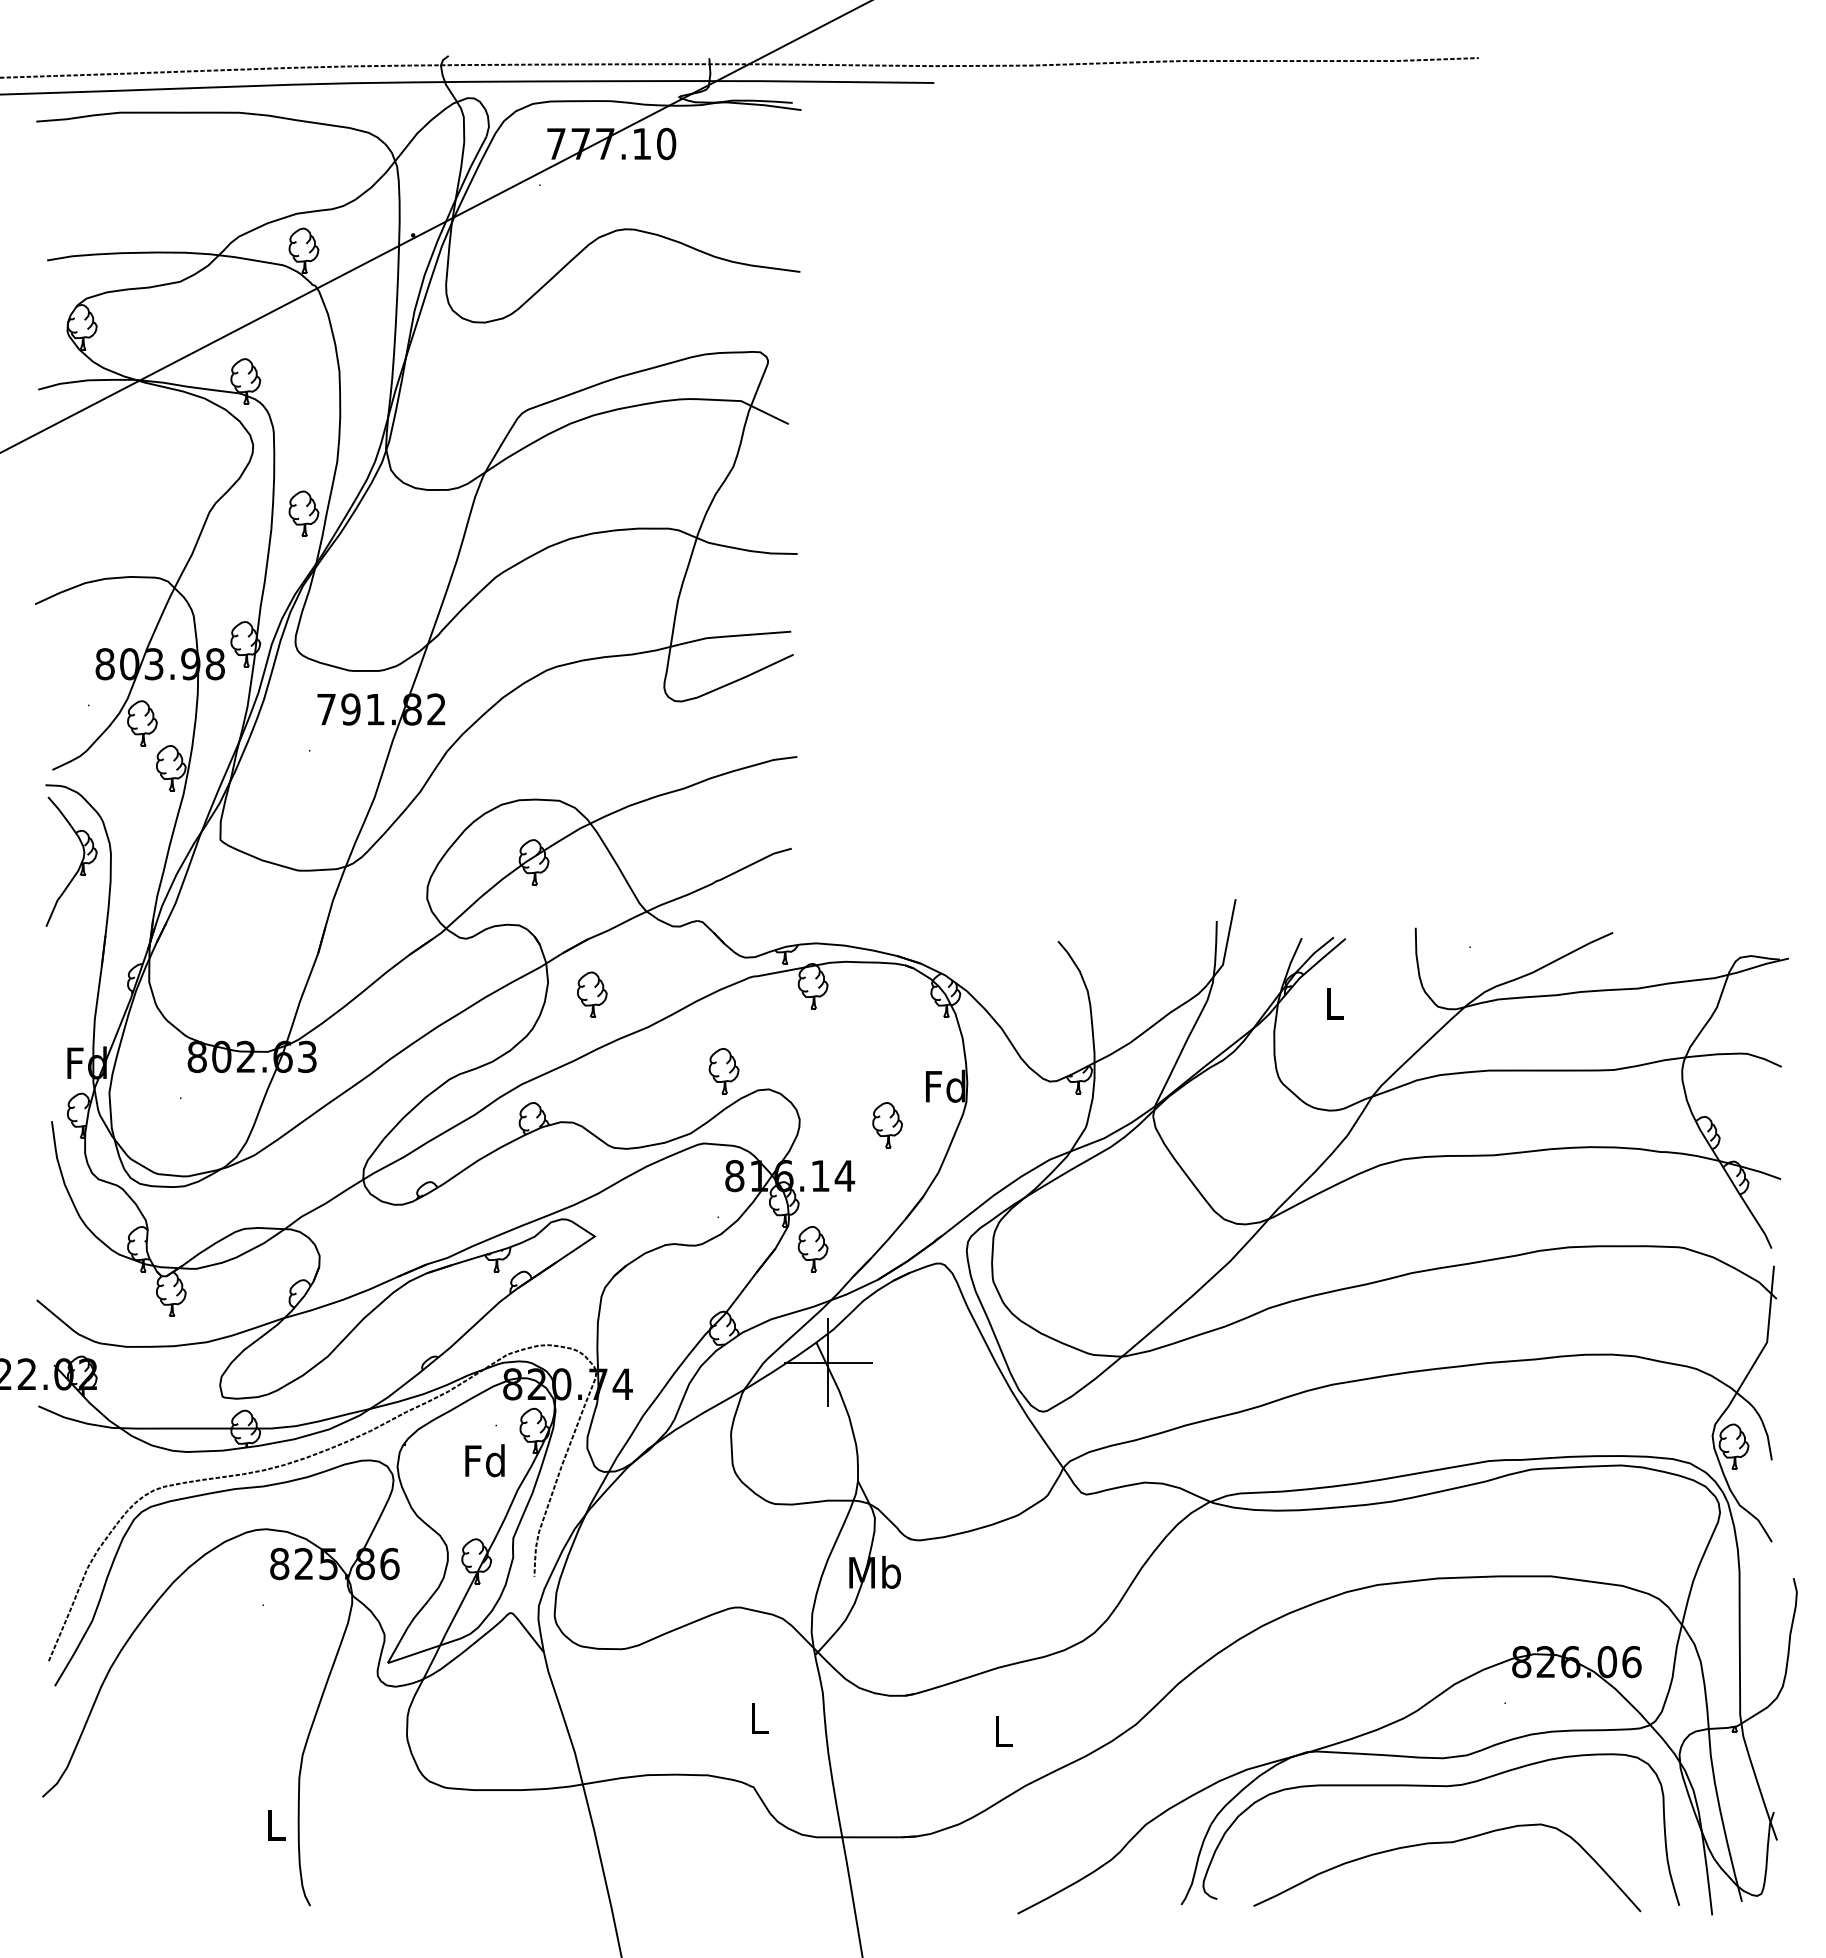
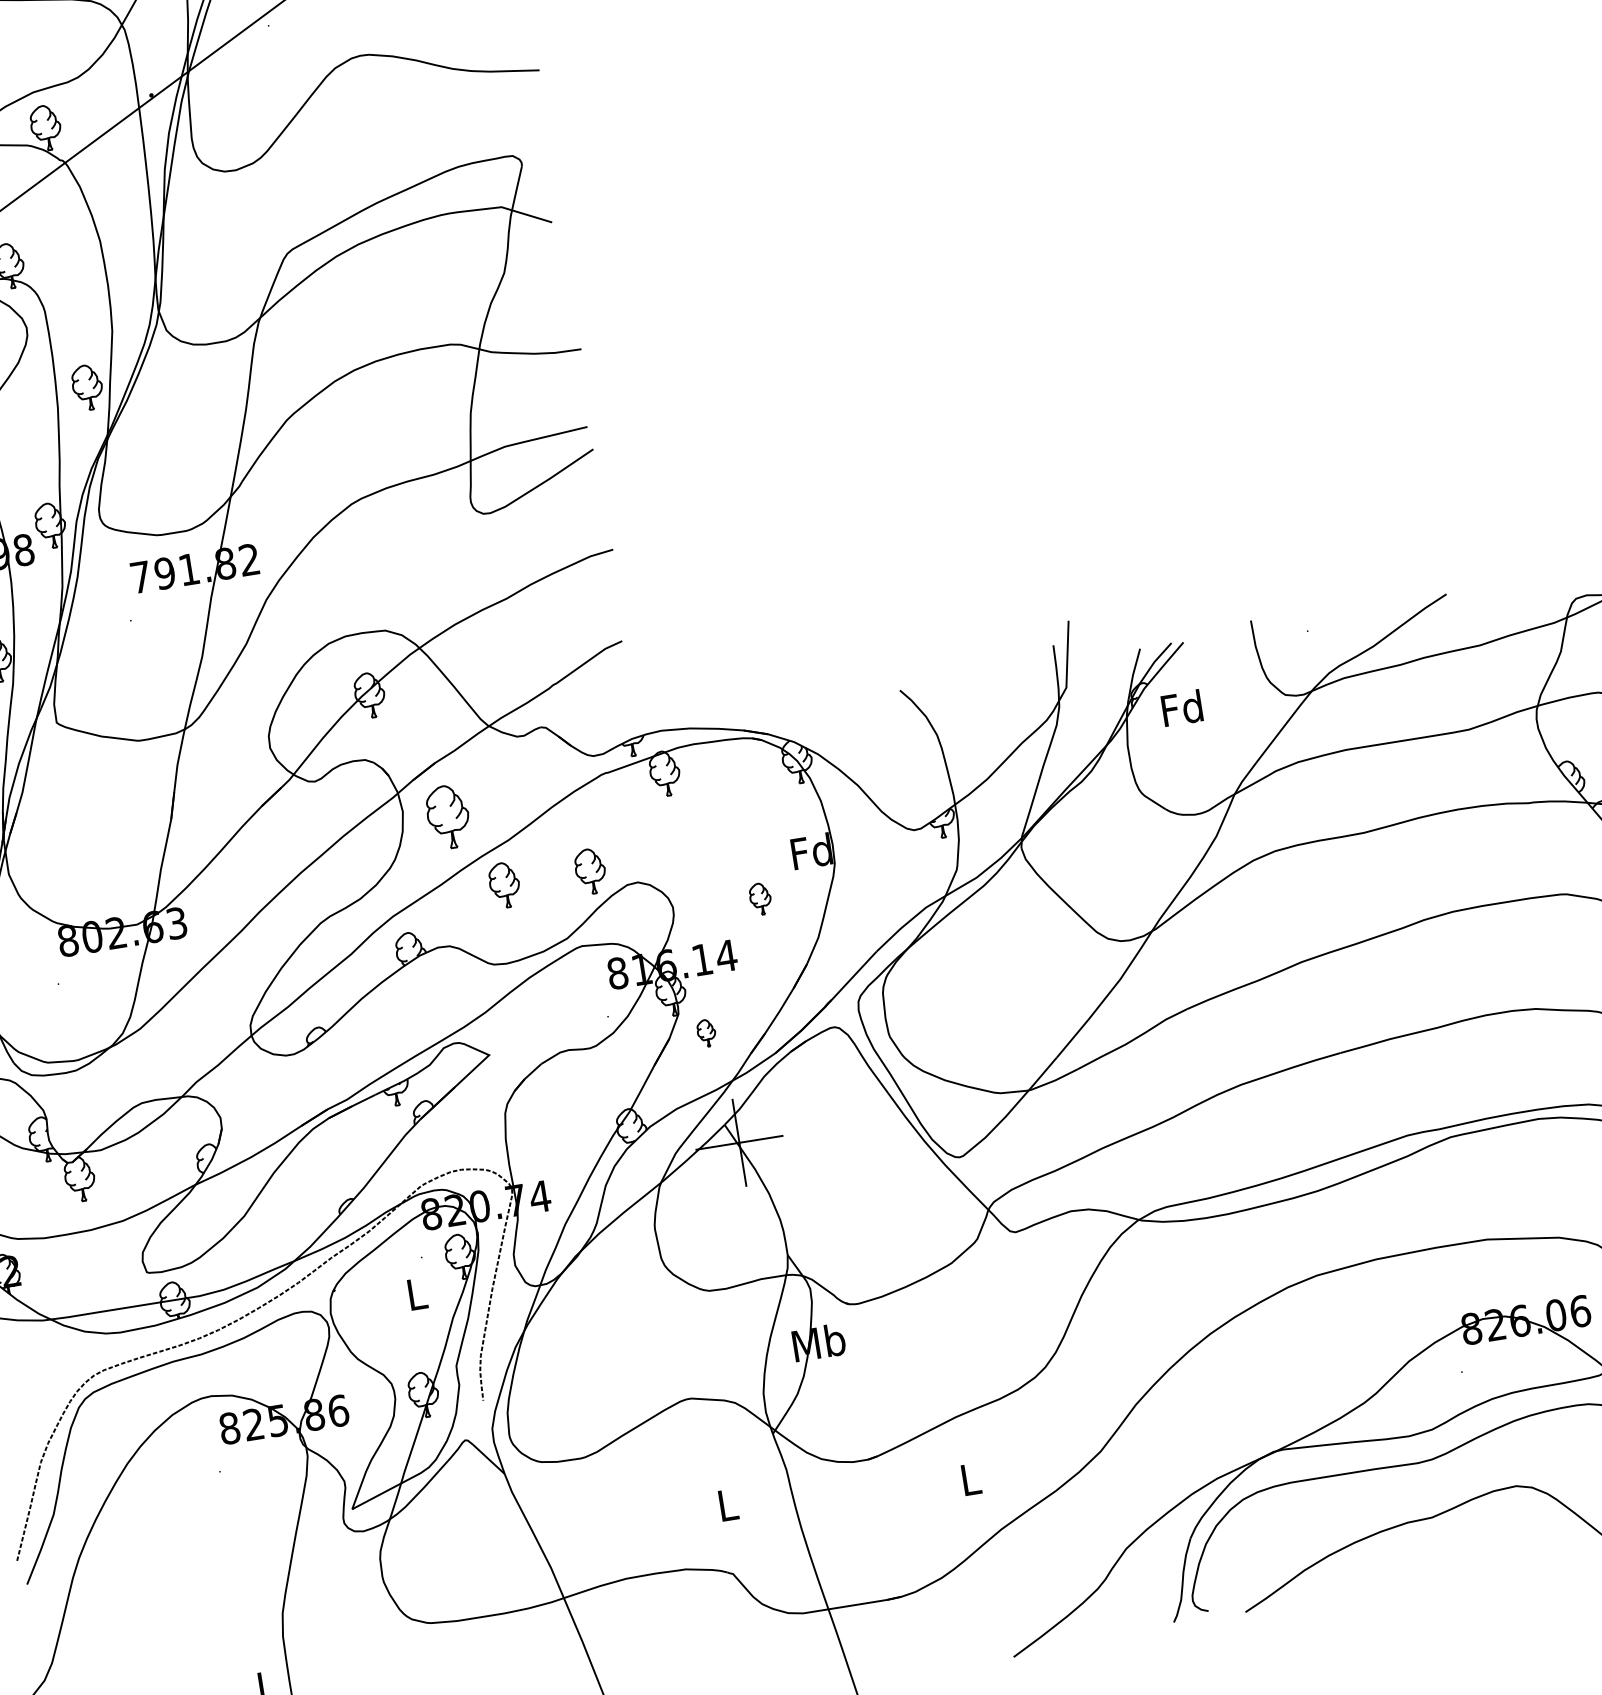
part: (592, 994) -> (448, 816), size x1.4
text: (1333, 1003) -> (1181, 708), L -> Fd
part: (636, 1071) -> (504, 885), added
part: (887, 1125) -> (760, 899), size x0.7
part: (812, 1249) -> (706, 1033), size x0.6
text: (484, 1460) -> (415, 1293), Fd -> L

